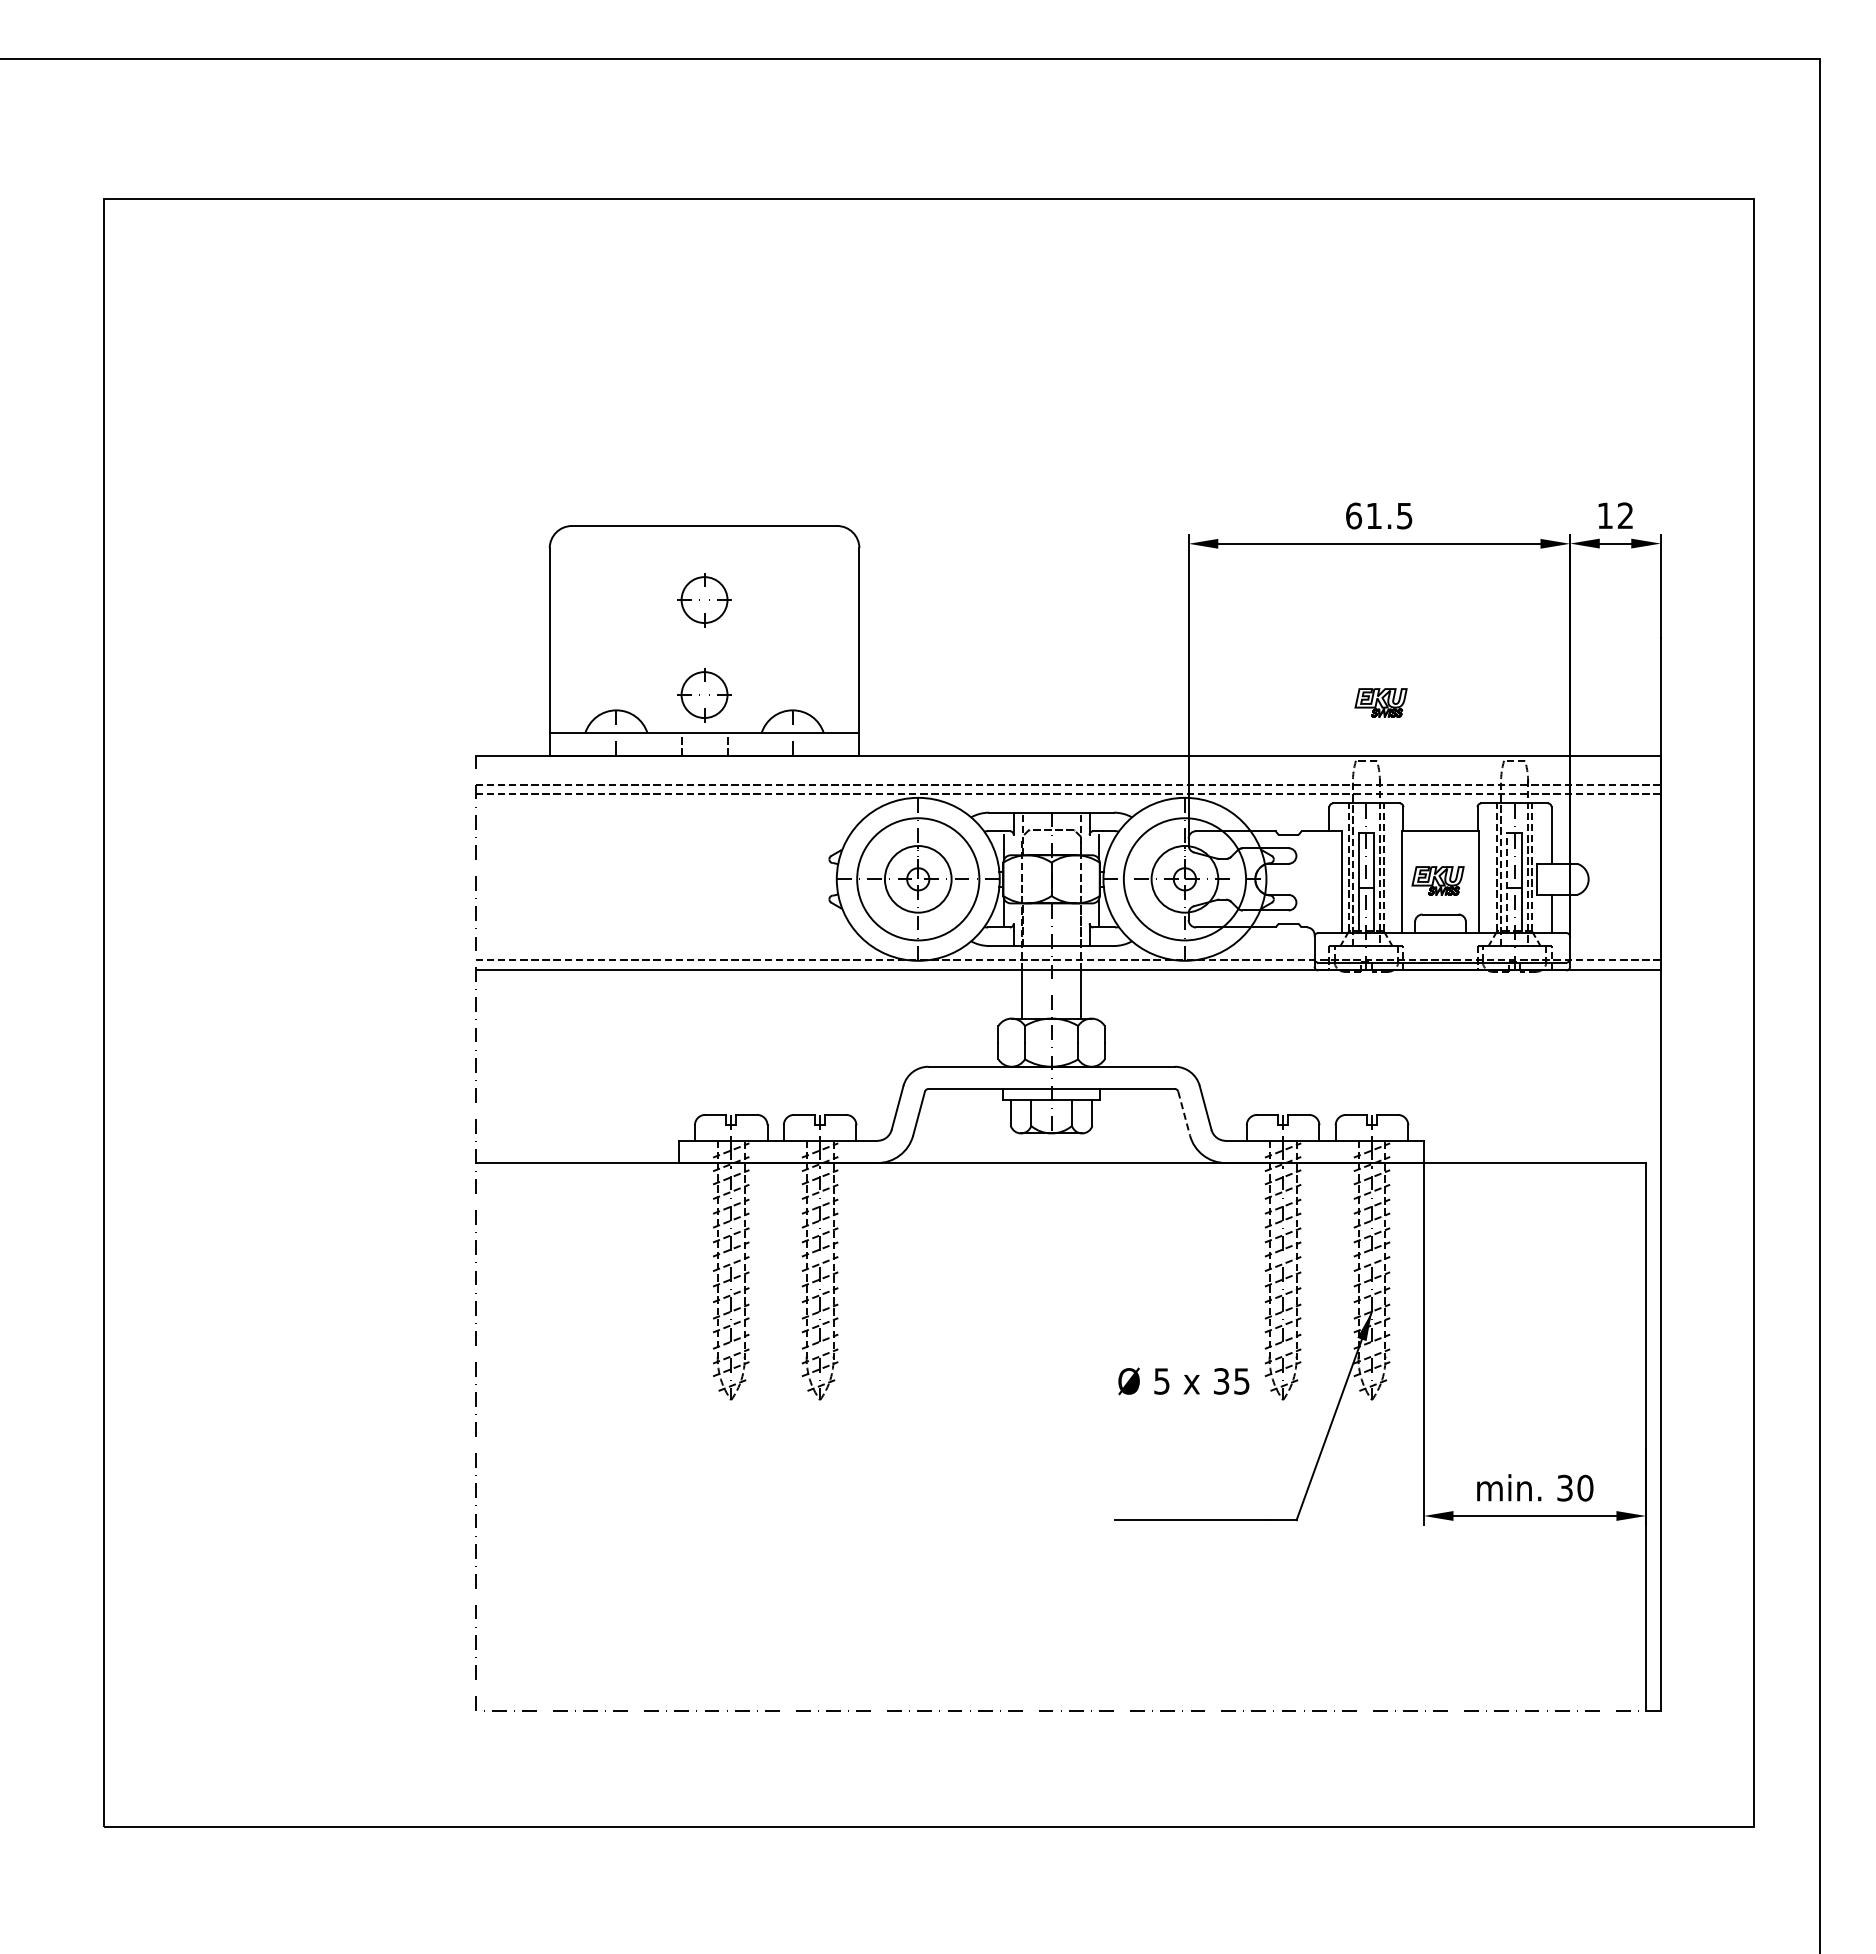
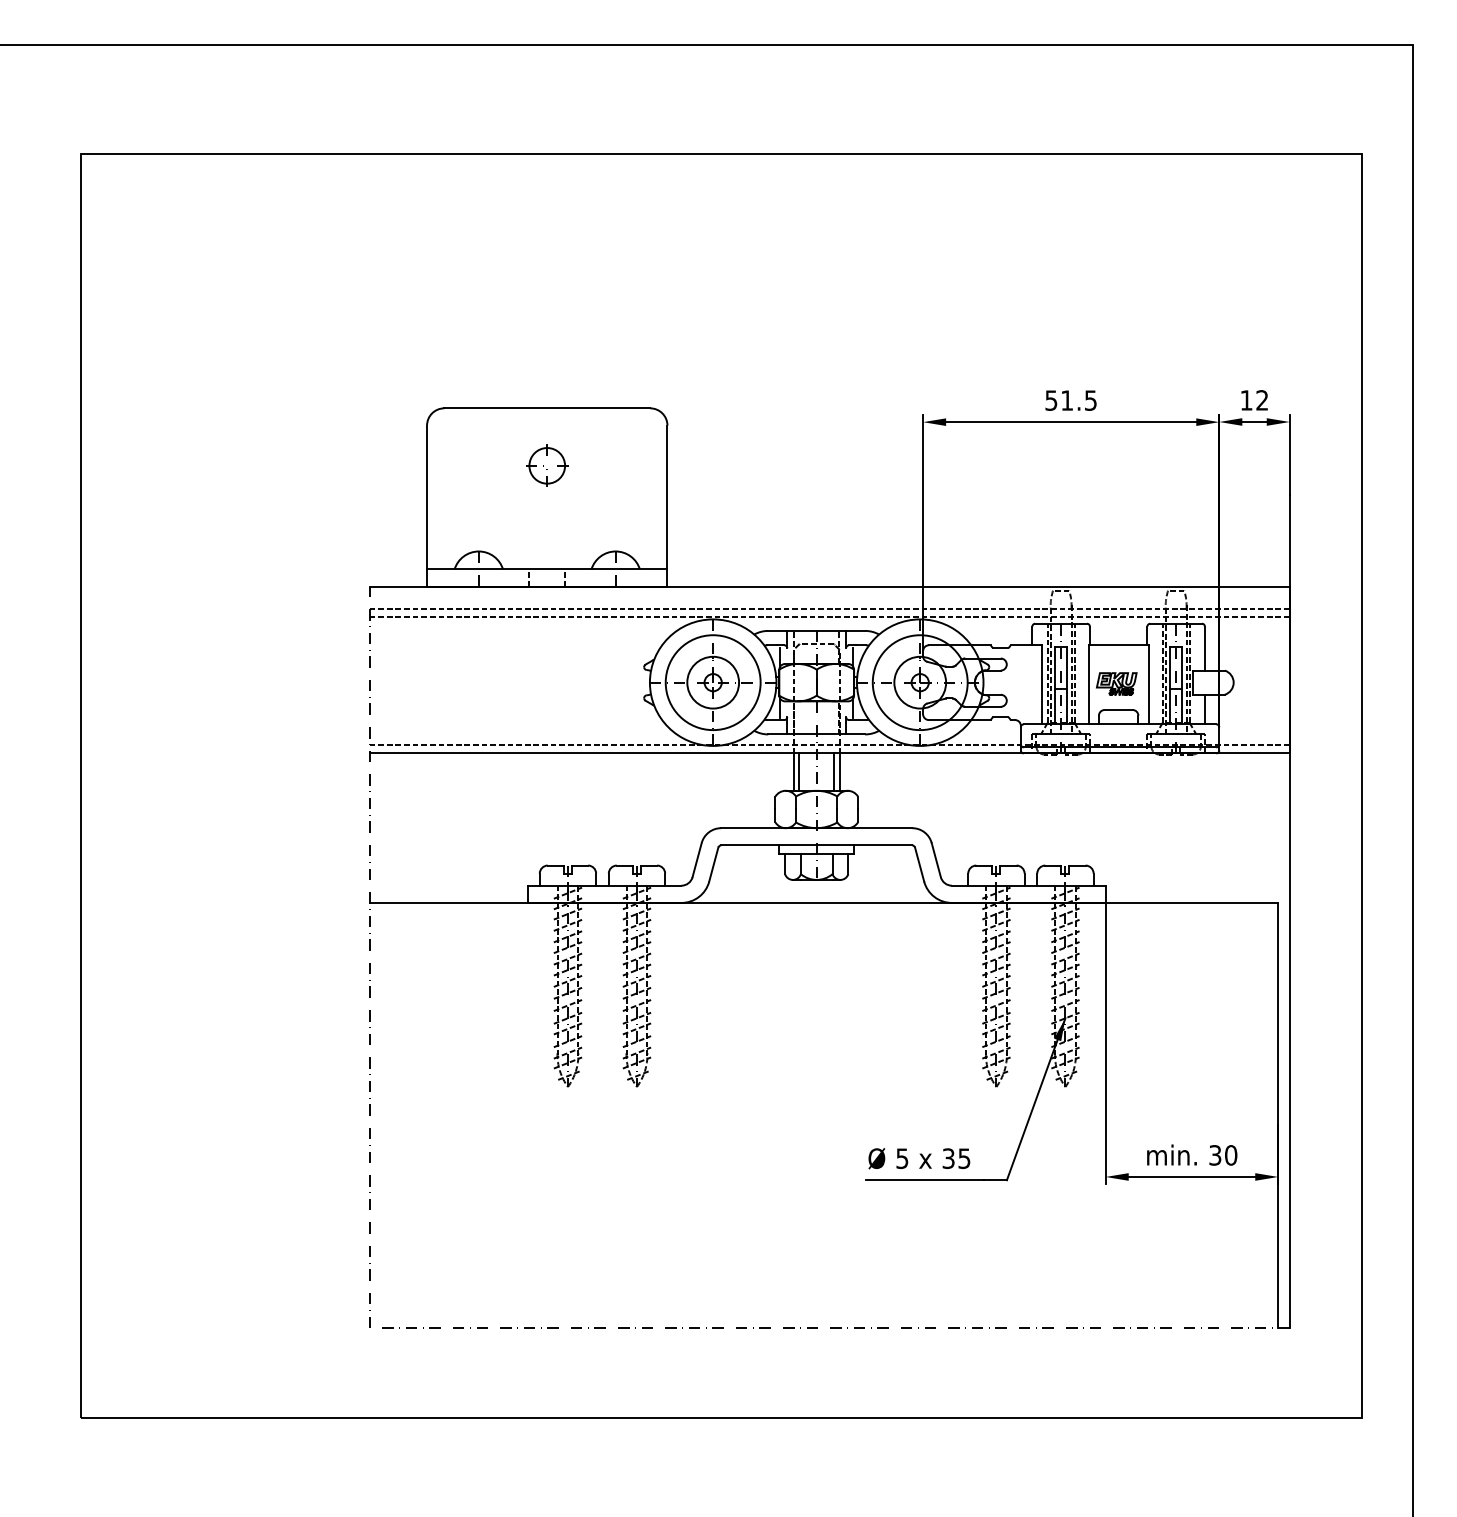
text: (1354, 515) -> (1051, 400), 61.5 -> 51.5
part: (704, 695) -> (547, 539), removed
part: (1380, 702) -> (1072, 545), removed
line: (1507, 882) -> (1170, 685), dashed -> solid
line: (1029, 994) -> (799, 772), added
line: (1073, 994) -> (833, 772), added
line: (1184, 1113) -> (919, 864), dashed -> solid
text: (1183, 1381) -> (919, 1158), moved

